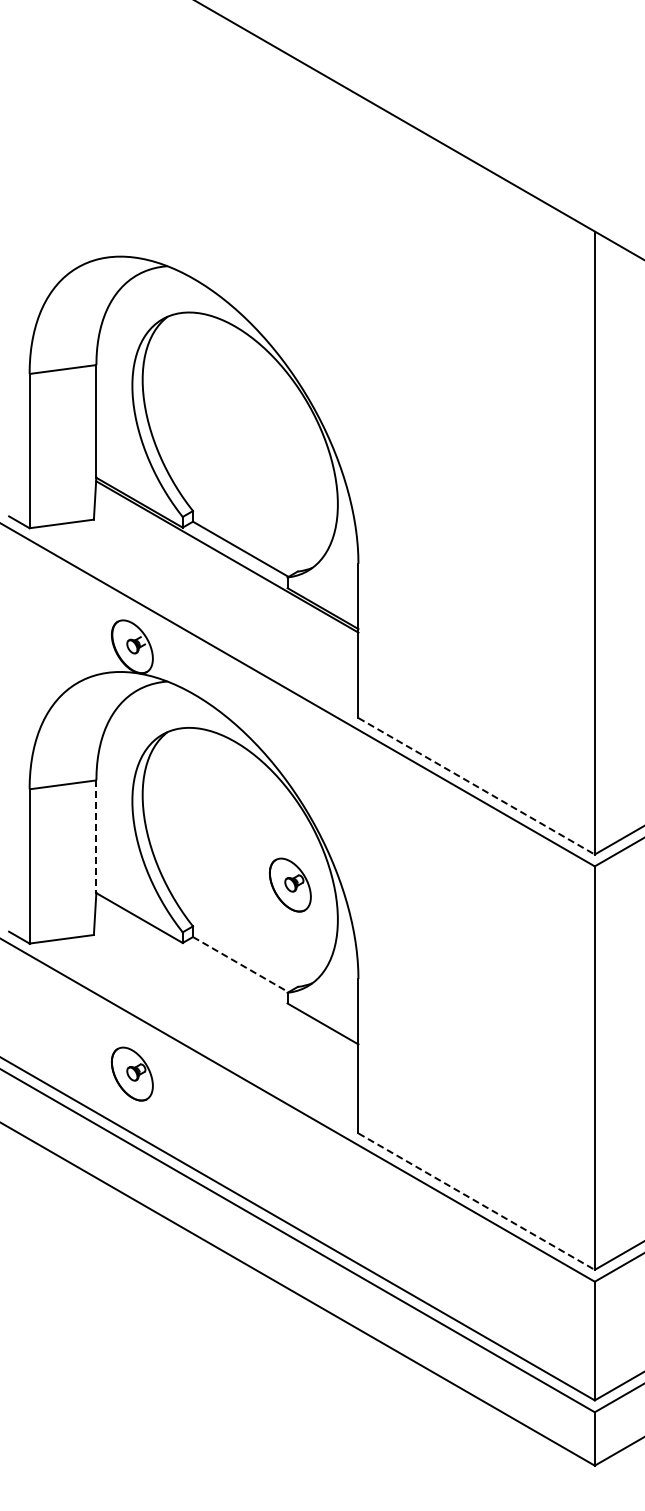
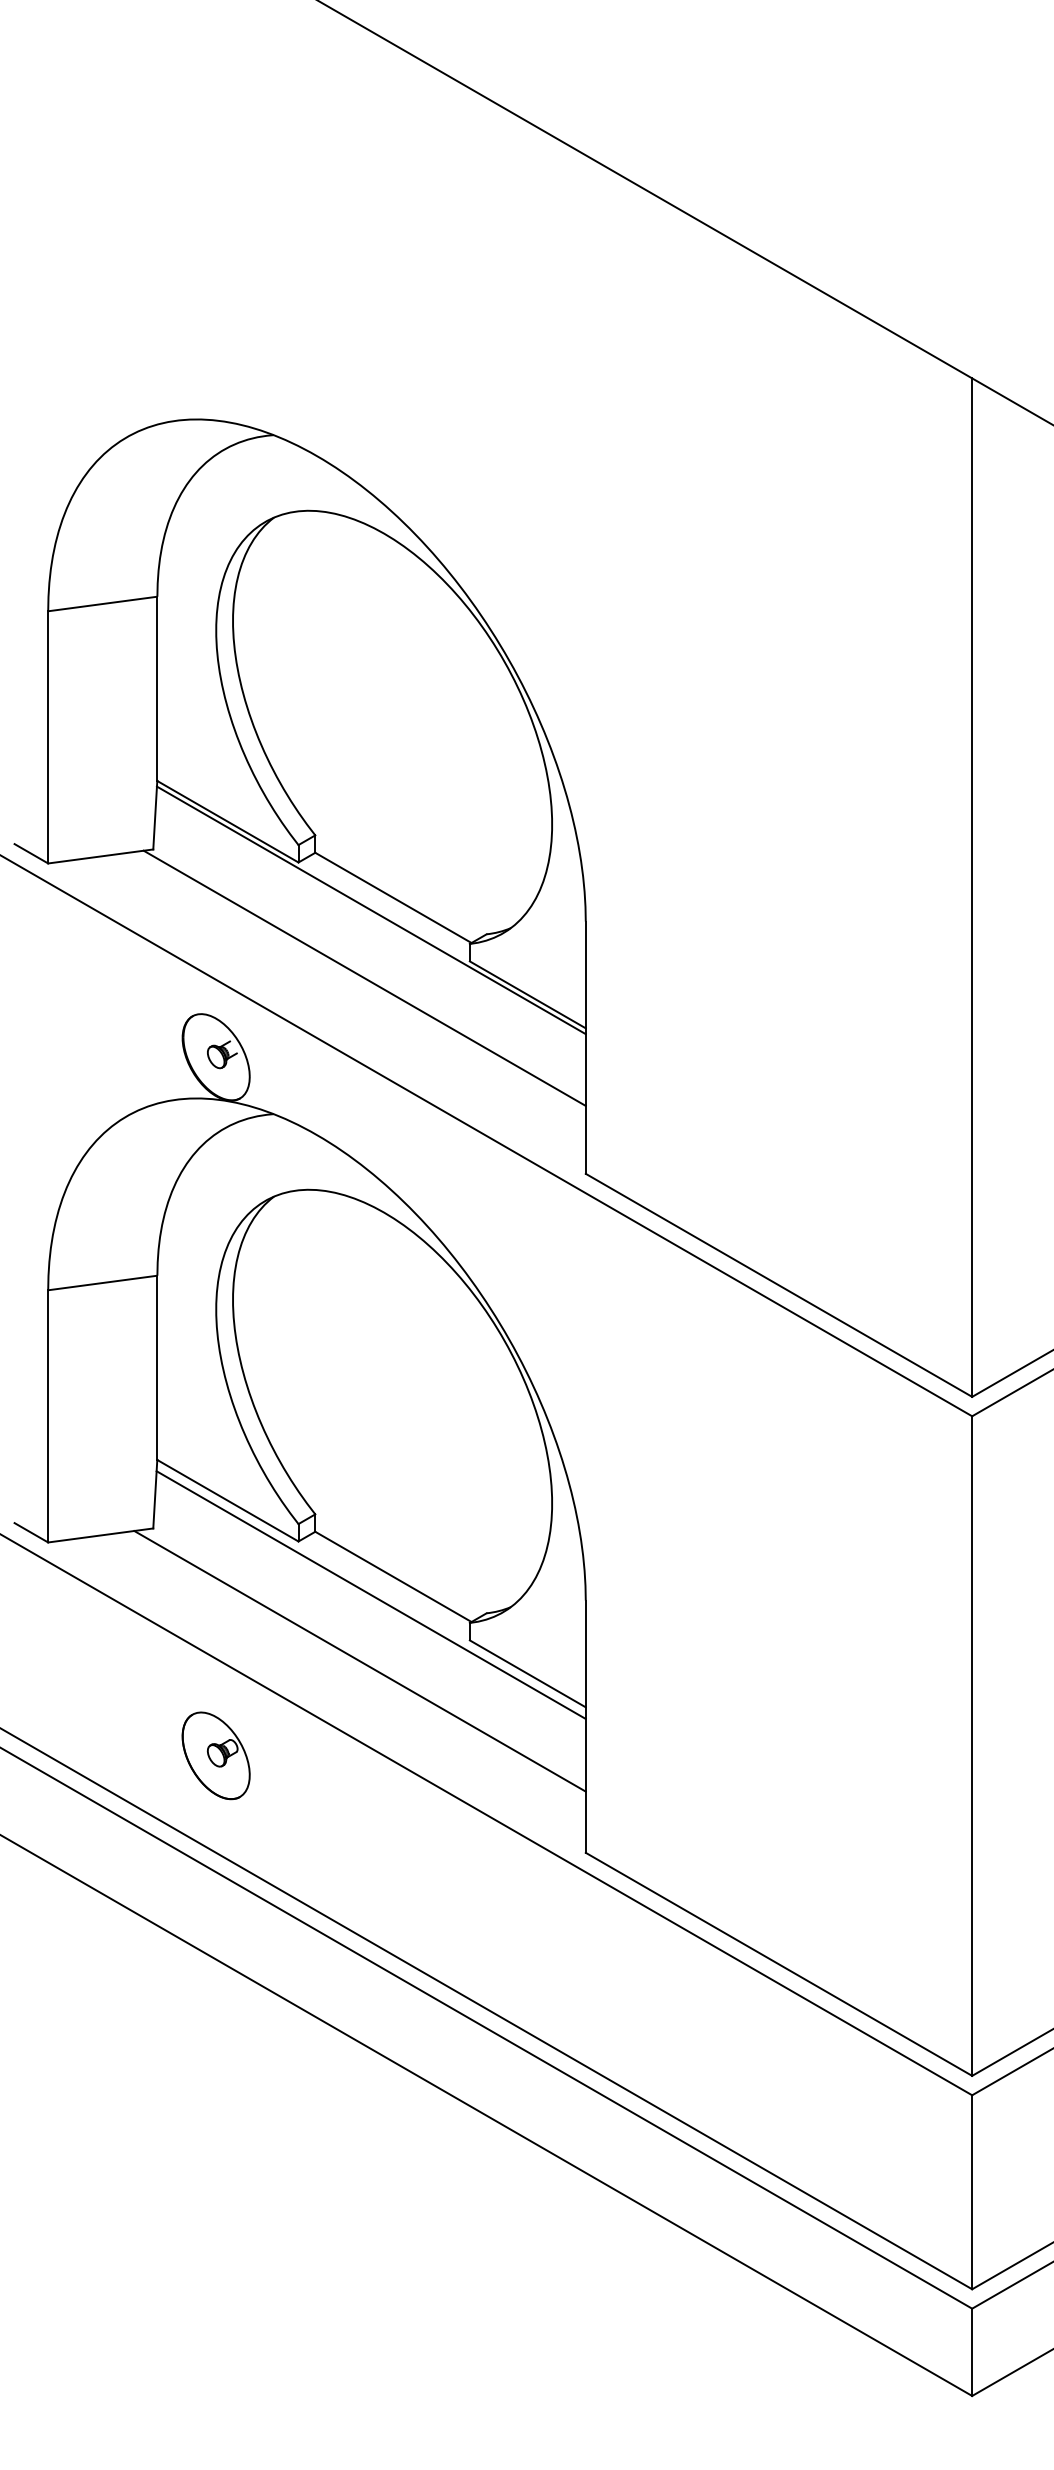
line: (223, 598) -> (365, 978), added
line: (477, 786) -> (780, 1285), dashed -> solid
line: (96, 837) -> (157, 1369), dashed -> solid
part: (290, 884) -> (474, 1445), removed
line: (241, 964) -> (394, 1576), dashed -> solid
line: (226, 975) -> (370, 1594), added
line: (220, 1015) -> (360, 1660), added
line: (477, 1201) -> (780, 1964), dashed -> solid

